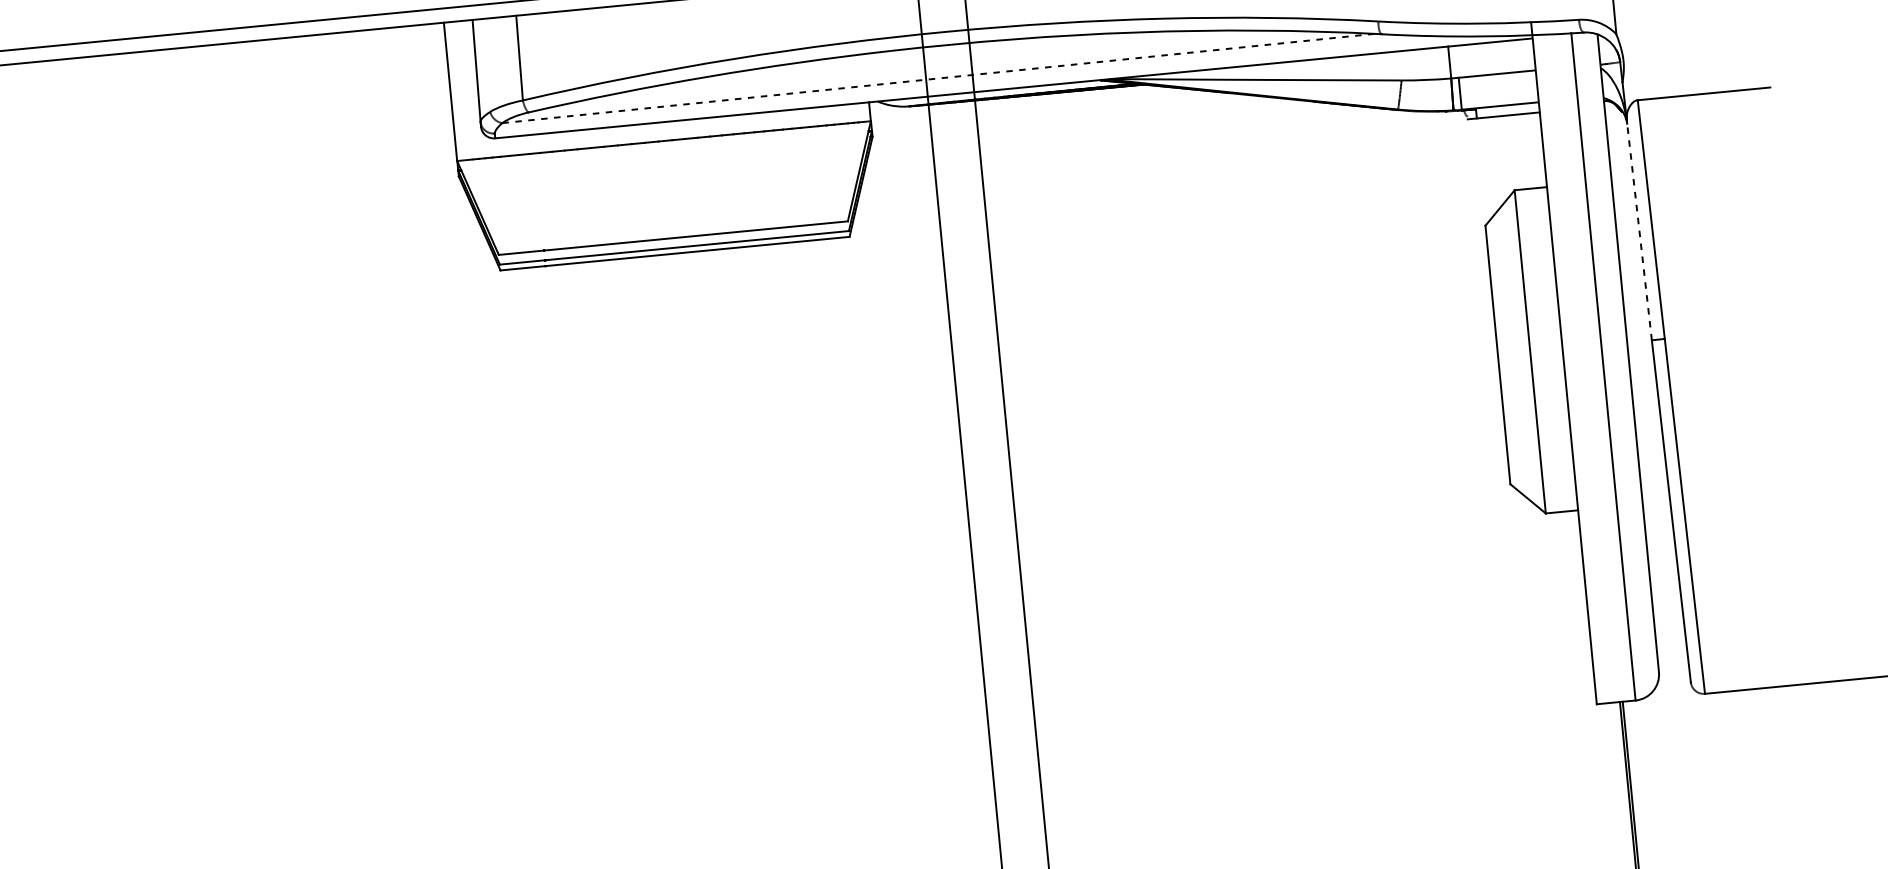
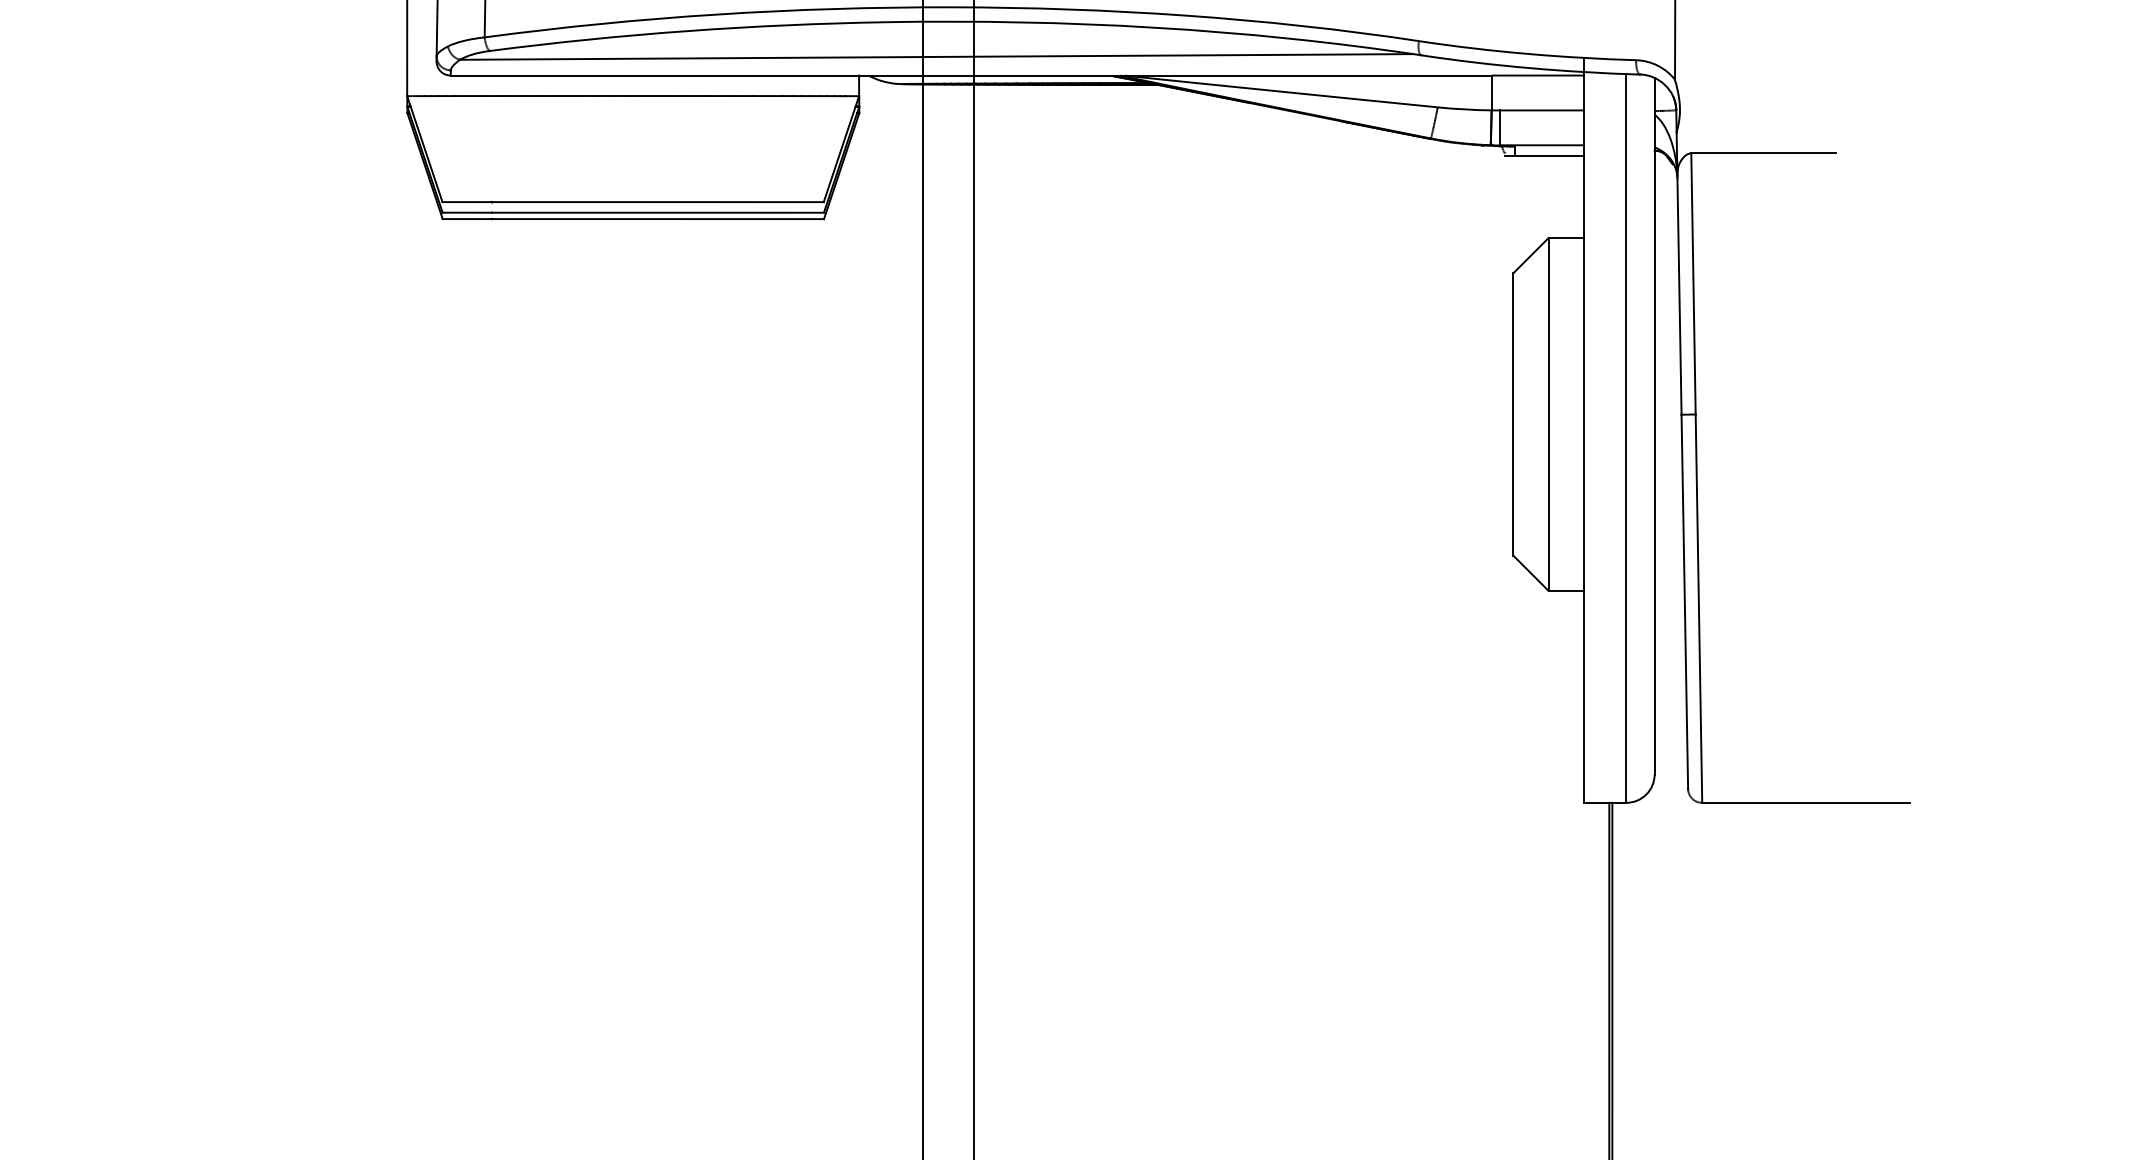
line: (938, 78) -> (936, 56), dashed -> solid
line: (1639, 231) -> (1679, 295), dashed -> solid

